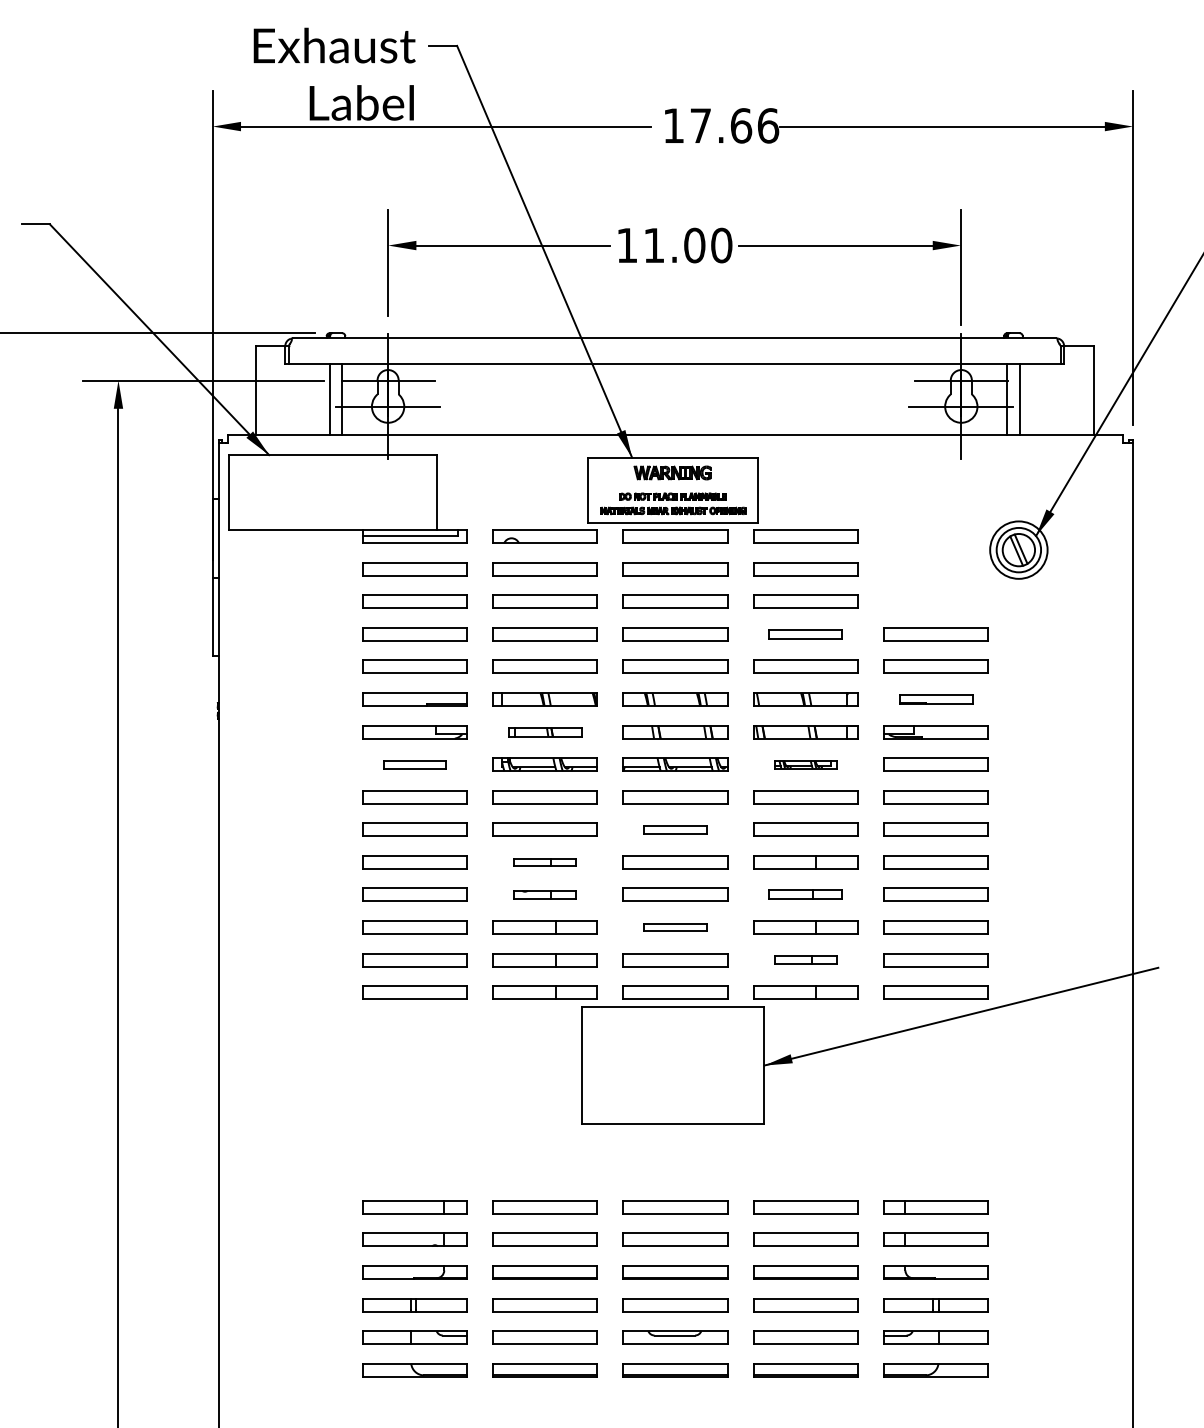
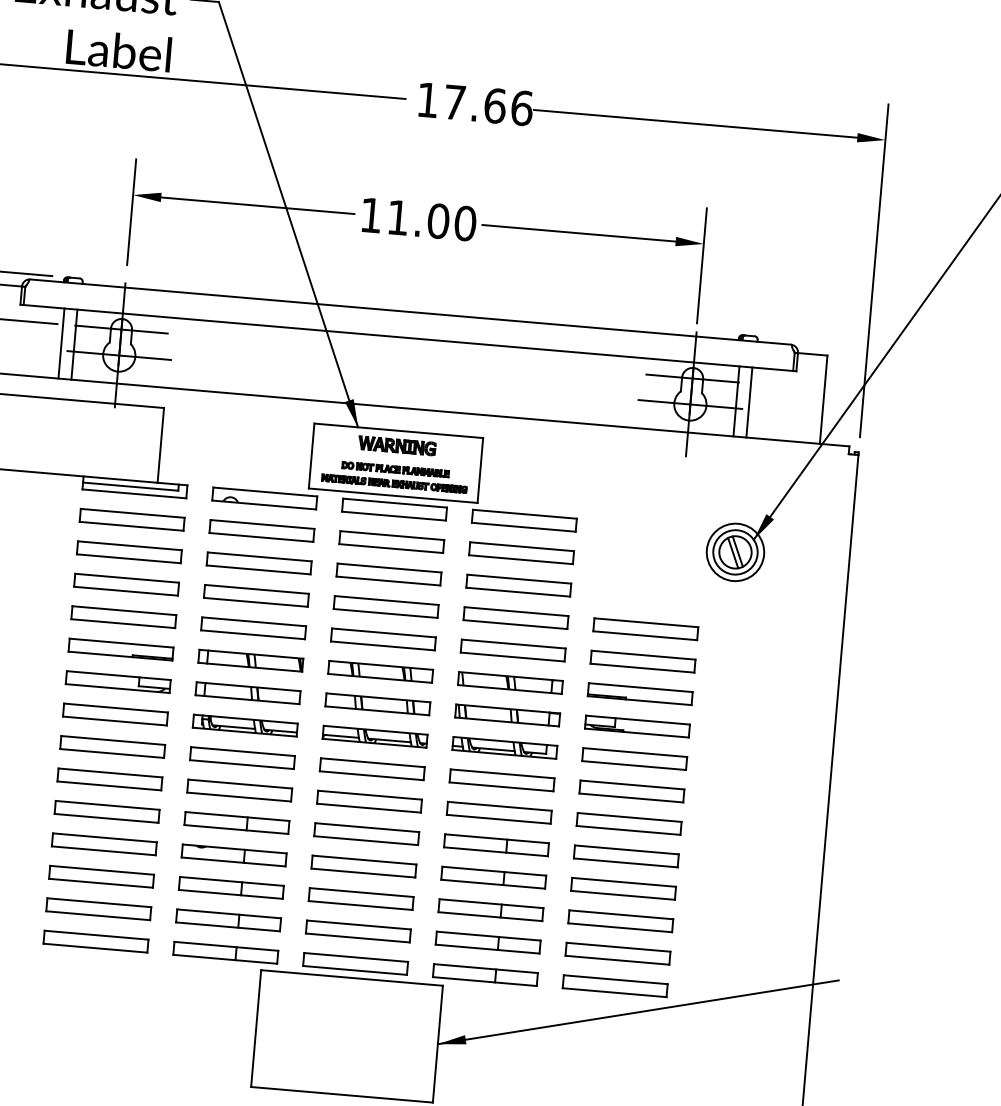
part: (805, 634) -> (515, 618), size x1.43
part: (935, 699) -> (639, 694), size x1.43
part: (544, 732) -> (247, 693), size x1.43
part: (414, 764) -> (115, 714), size x1.67
part: (805, 764) -> (504, 747), size x1.67
part: (675, 829) -> (369, 801), size x1.67
part: (544, 862) -> (236, 823), size x1.67
part: (544, 894) -> (233, 854), size x1.67
part: (805, 894) -> (493, 877), size x1.43
part: (675, 927) -> (361, 899), size x1.67
part: (805, 960) -> (487, 943), size x1.67

